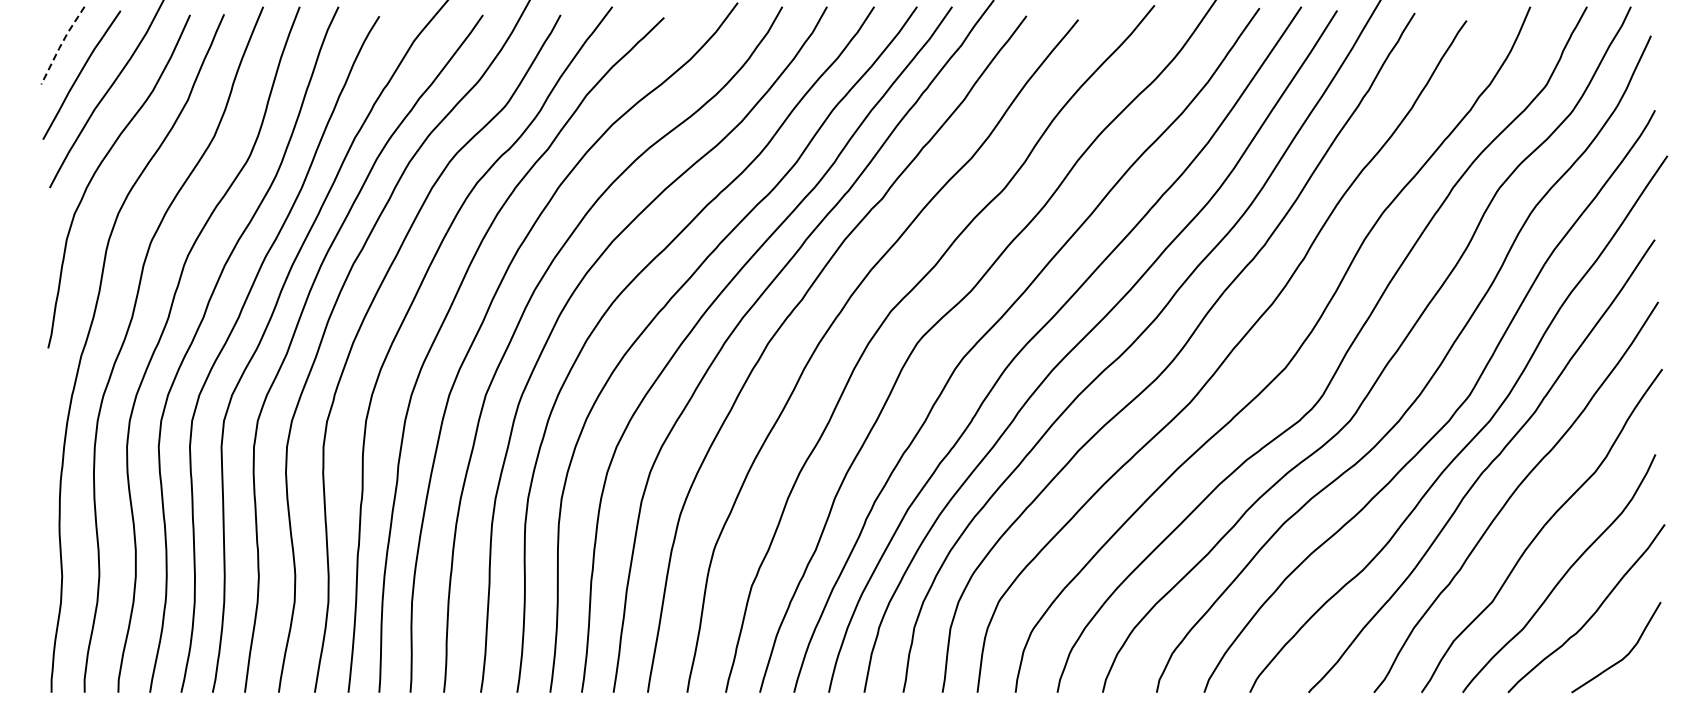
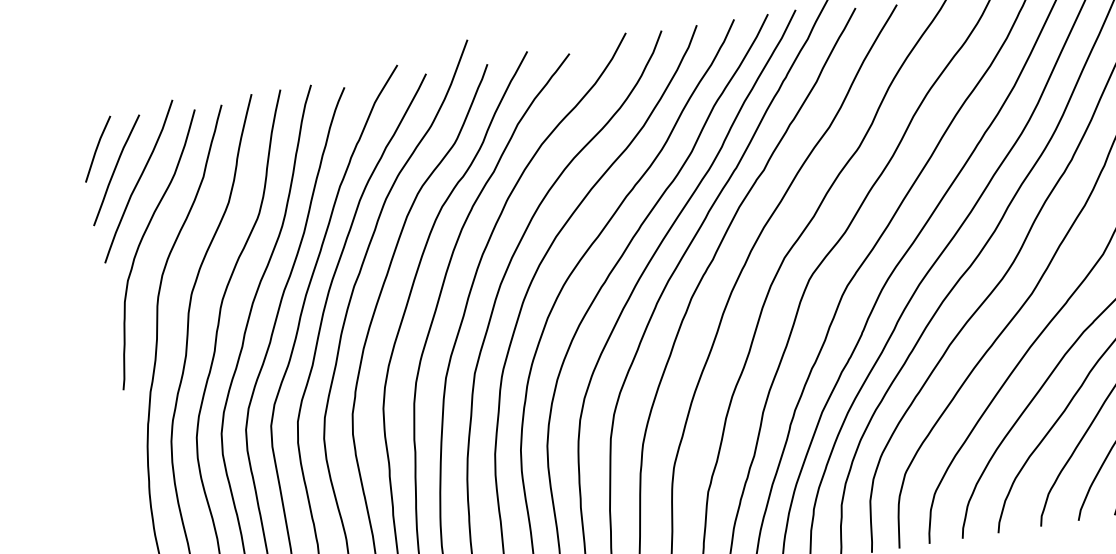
line: (61, 44) -> (96, 148), dashed -> solid

